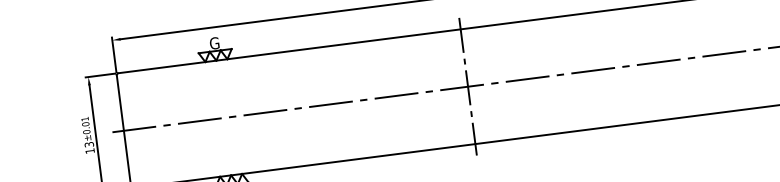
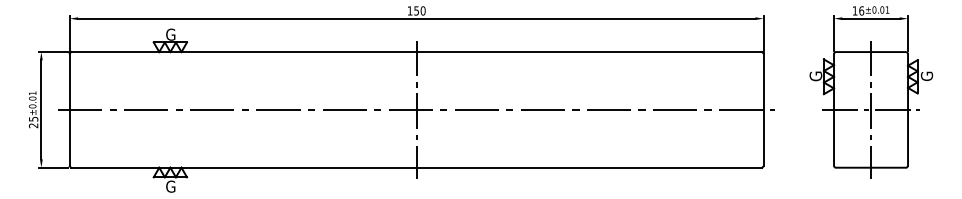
text: (88, 148) -> (32, 122), 13 -> 25

